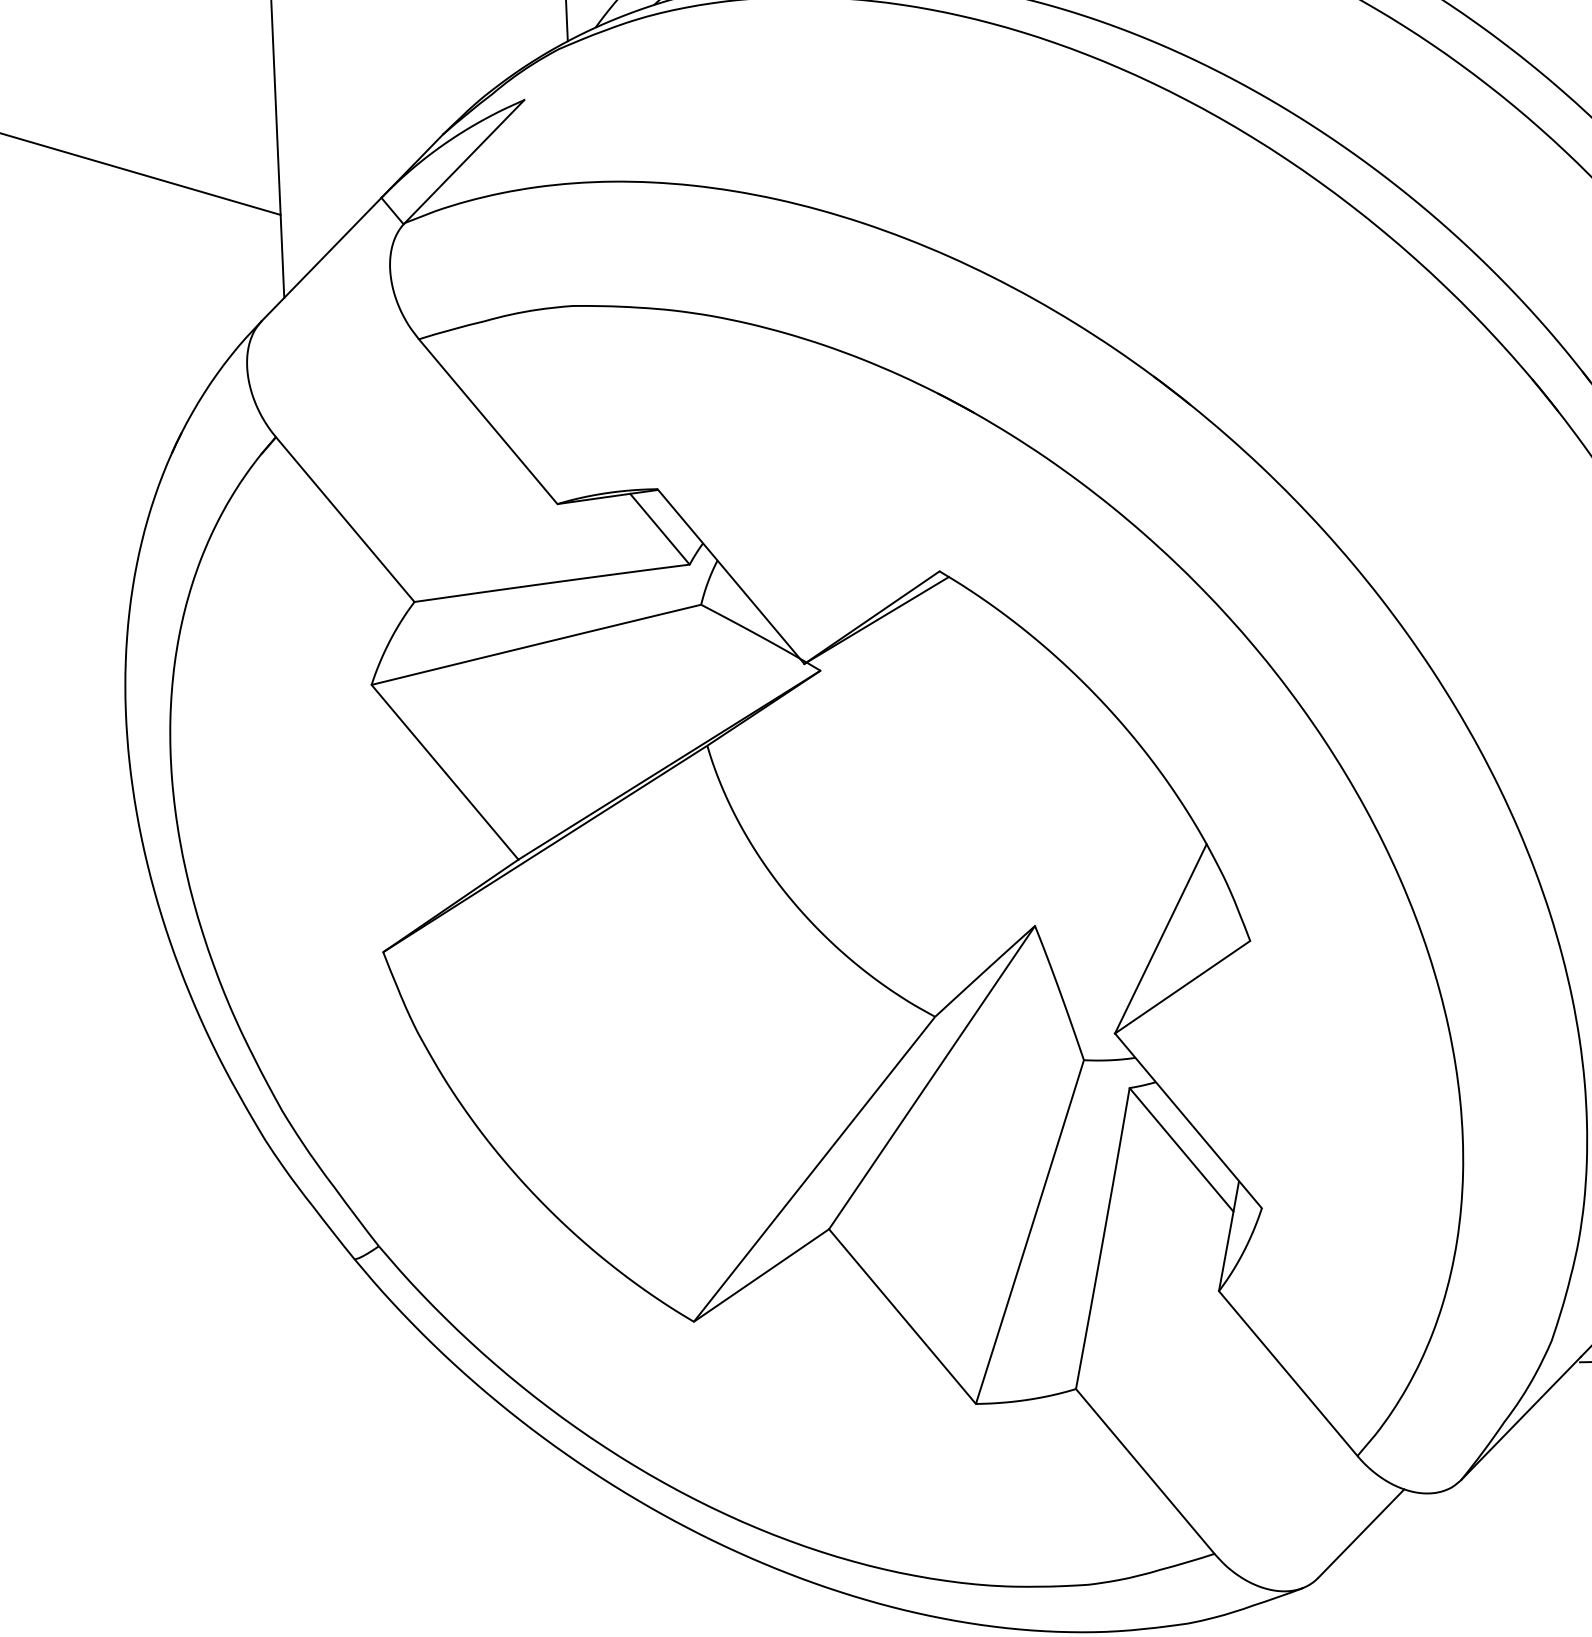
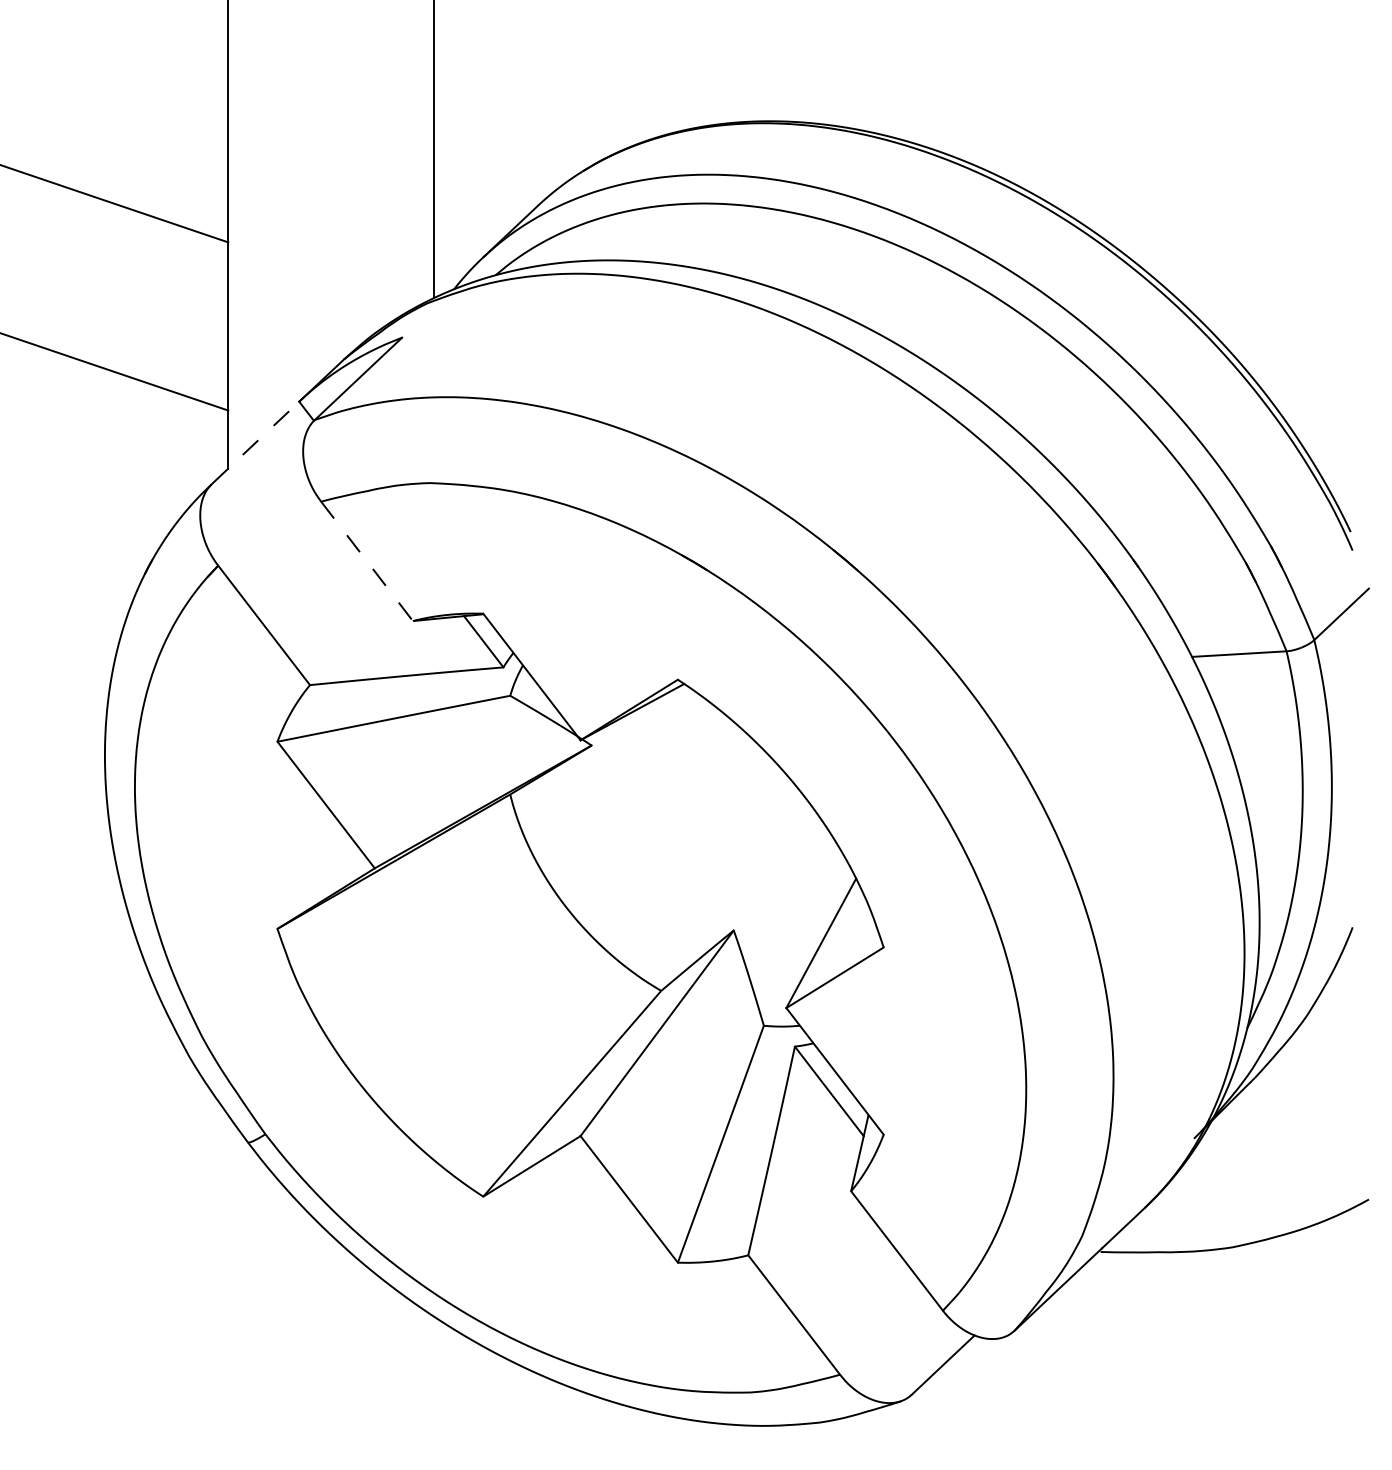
line: (321, 258) -> (255, 442), solid -> dashed
line: (488, 421) -> (367, 561), solid -> dashed

